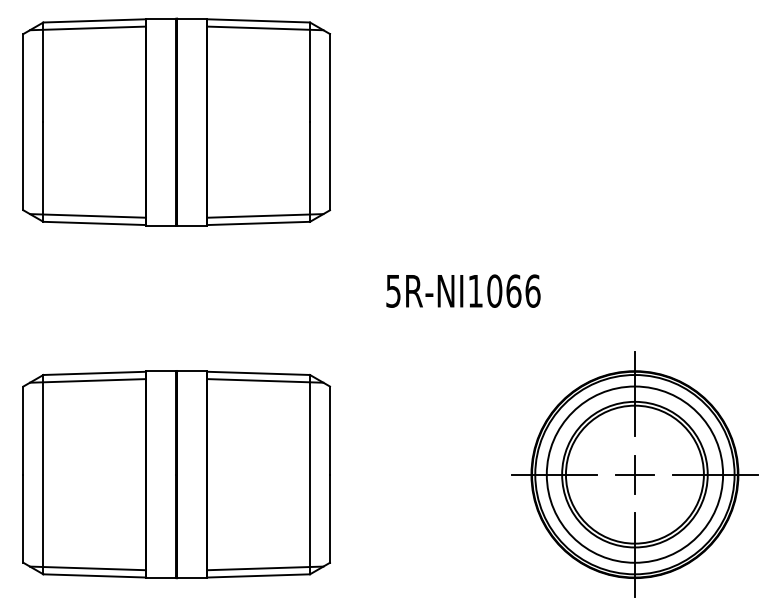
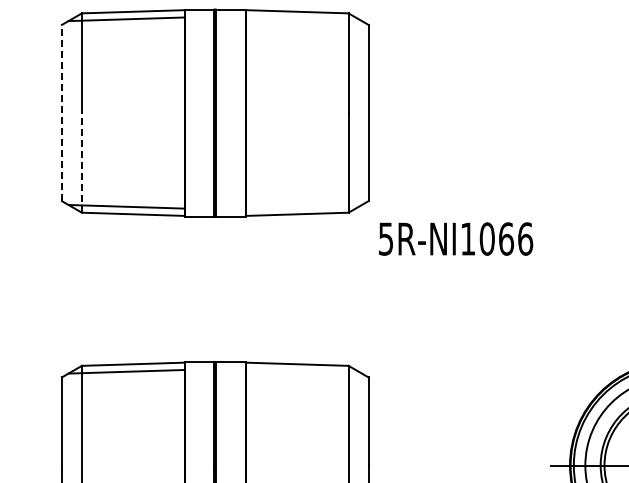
line: (265, 28) -> (304, 19), removed
line: (23, 121) -> (62, 112), solid -> dashed
line: (43, 172) -> (82, 163), solid -> dashed
line: (265, 215) -> (304, 206), removed
text: (463, 290) -> (456, 238), moved
line: (265, 380) -> (304, 371), removed

